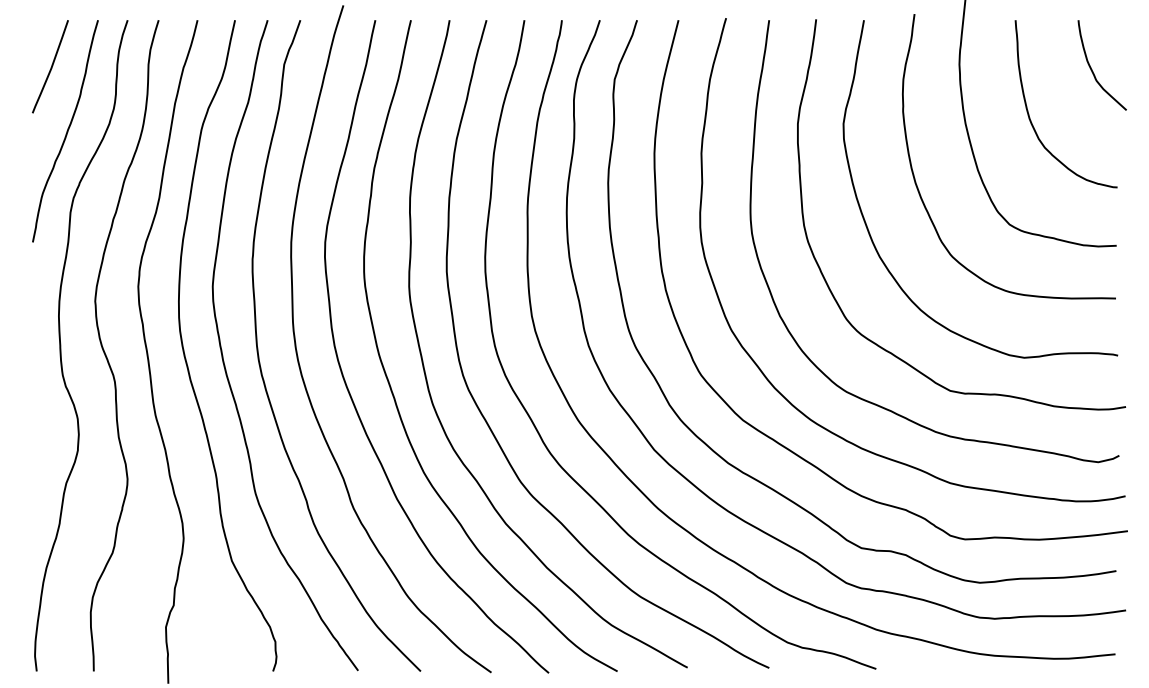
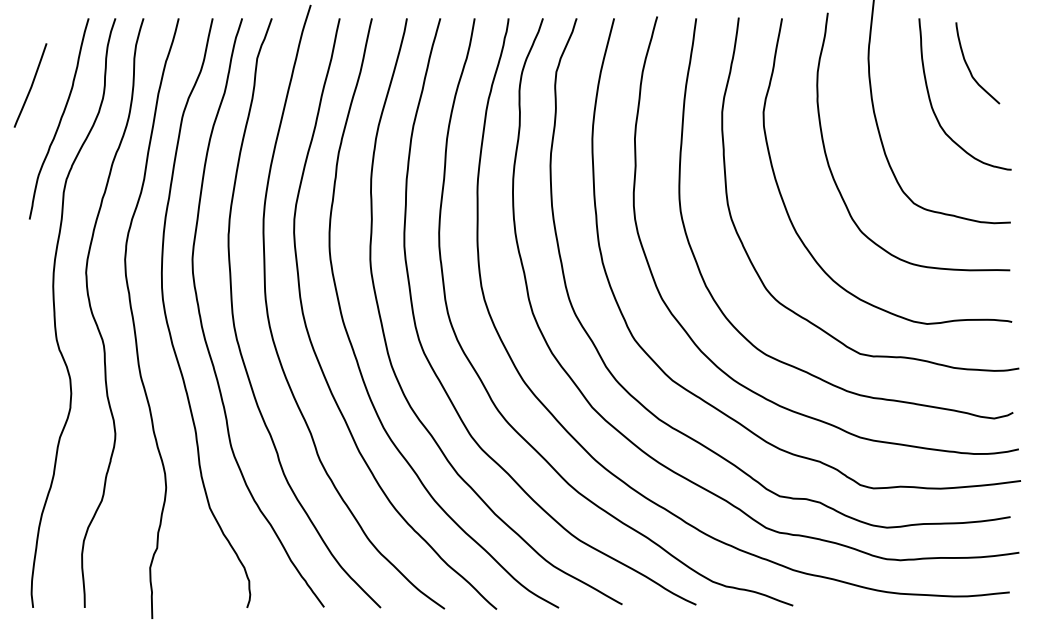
curve: (51, 66) -> (31, 85), moved
curve: (1093, 70) -> (969, 67), moved

